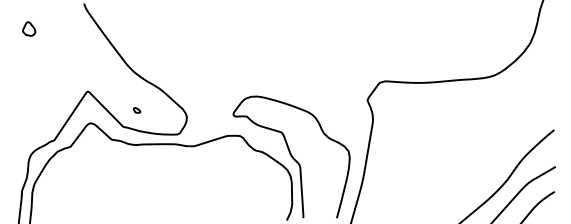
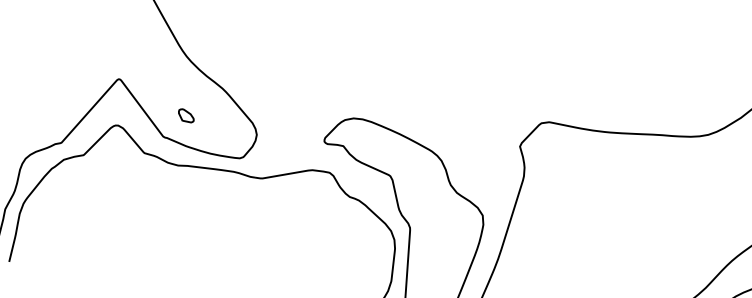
part: (136, 110) -> (185, 115), size x1.67

